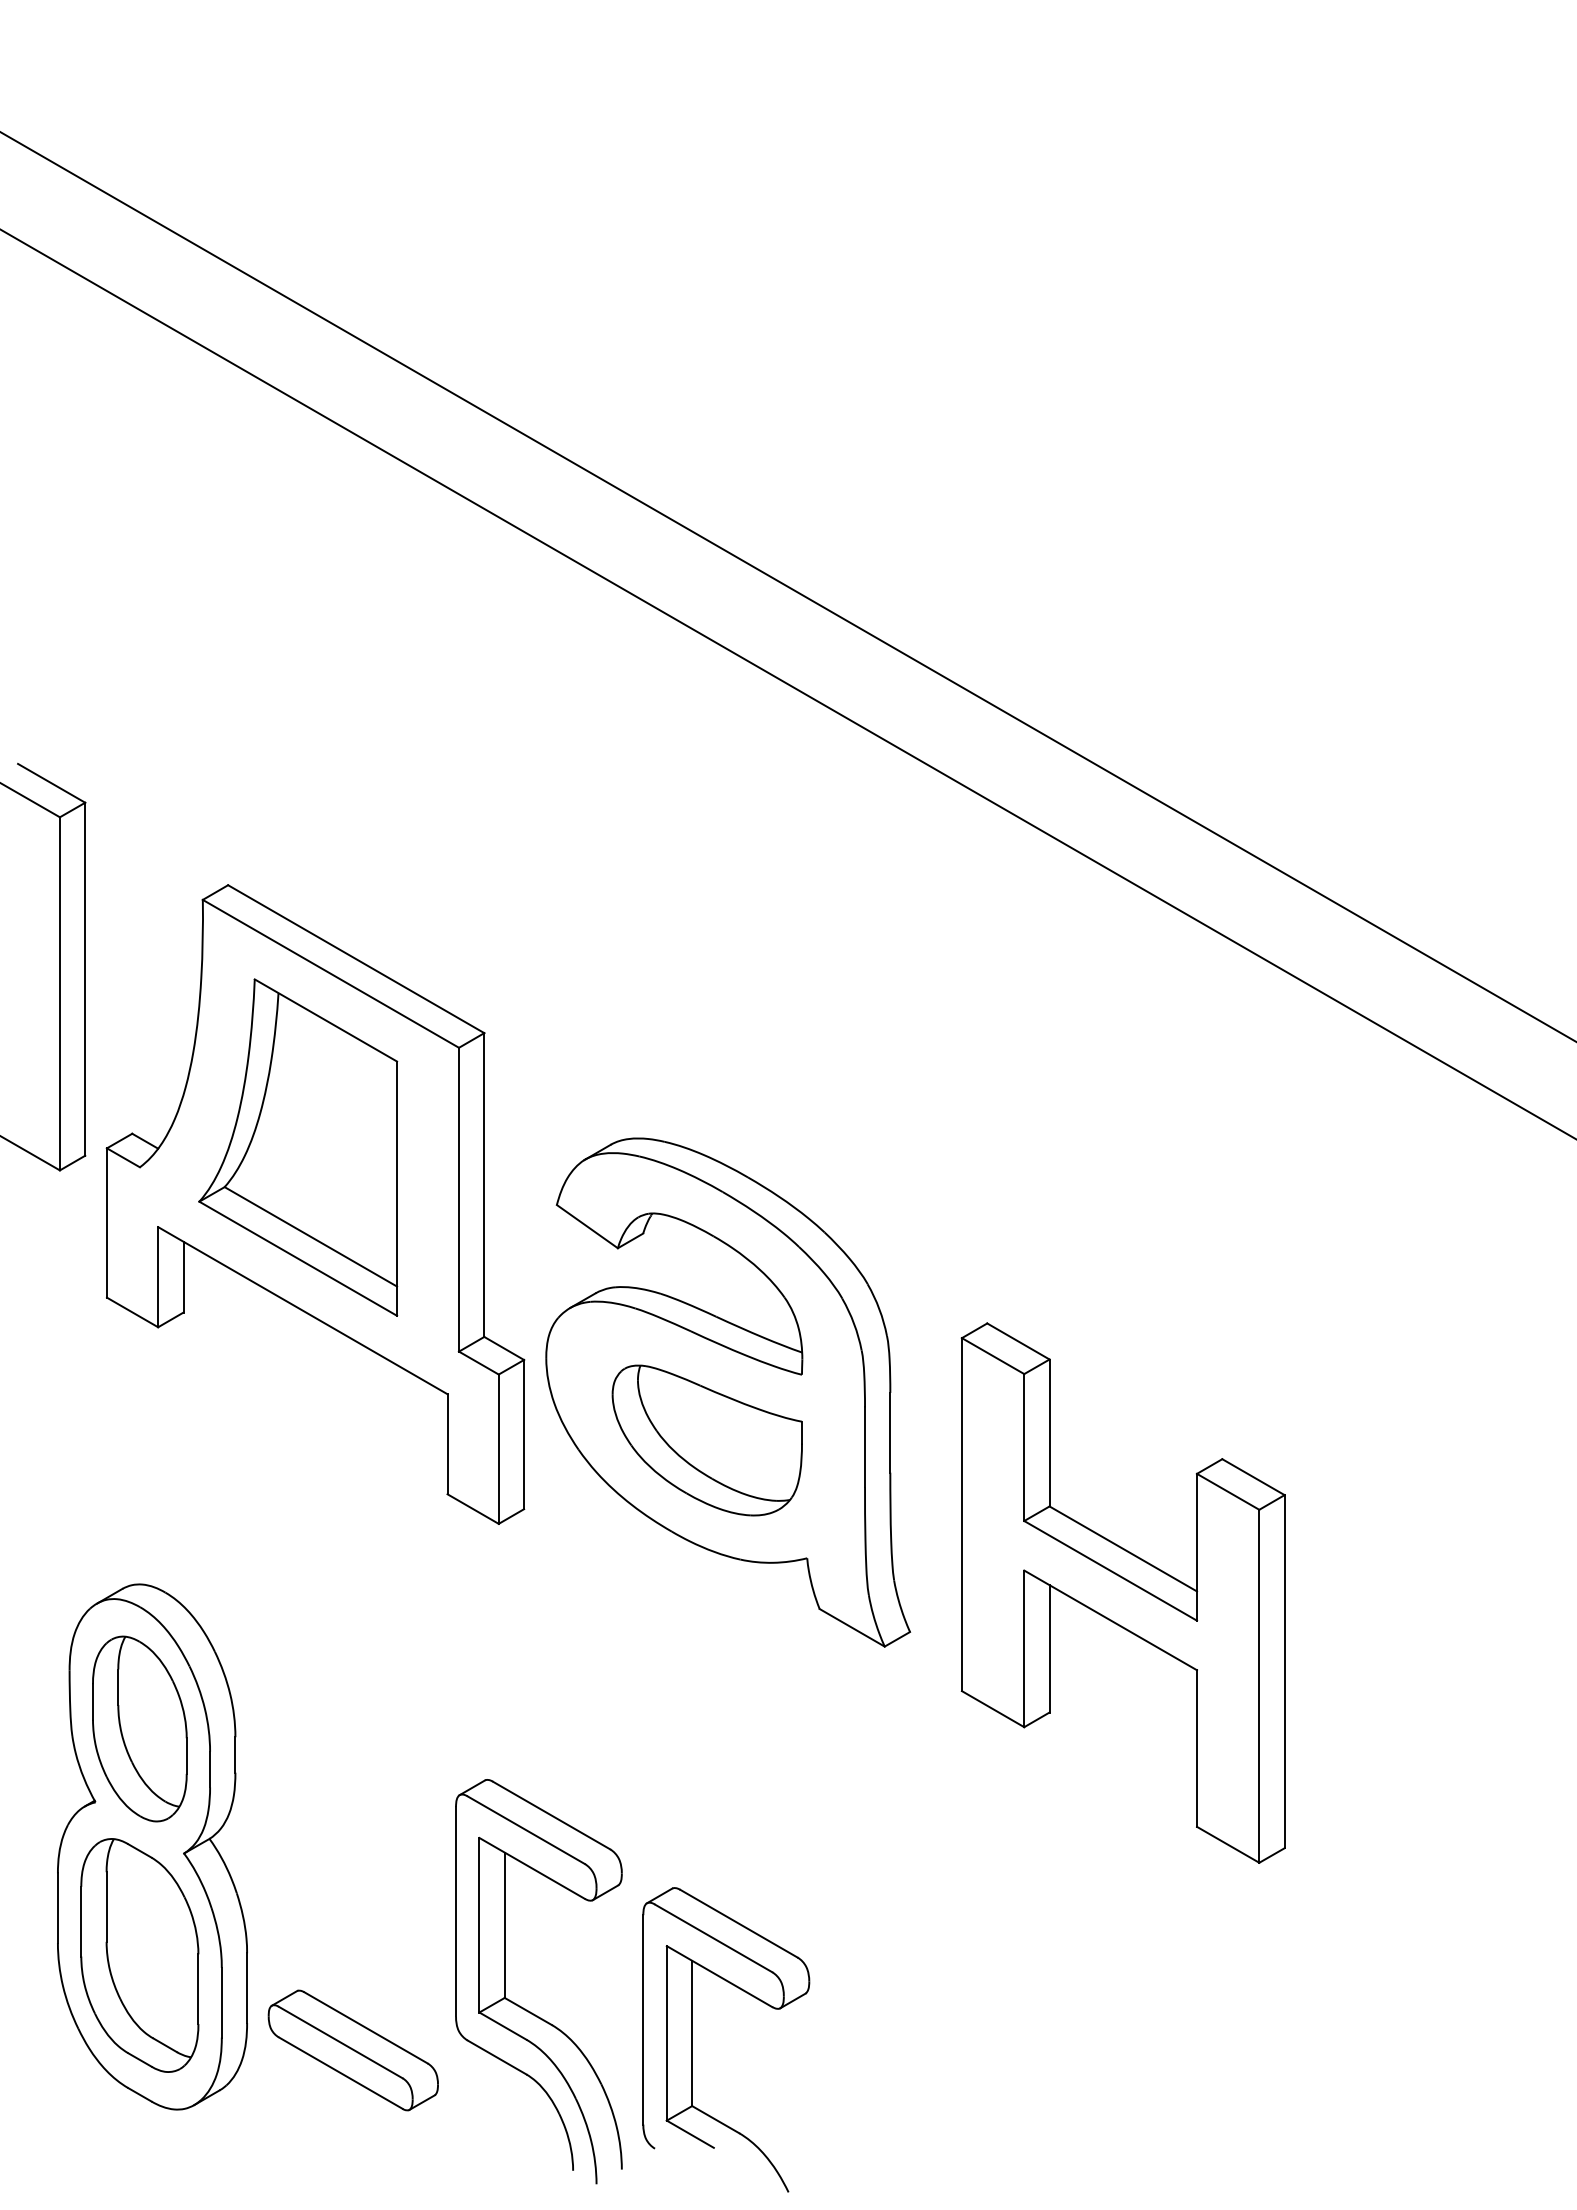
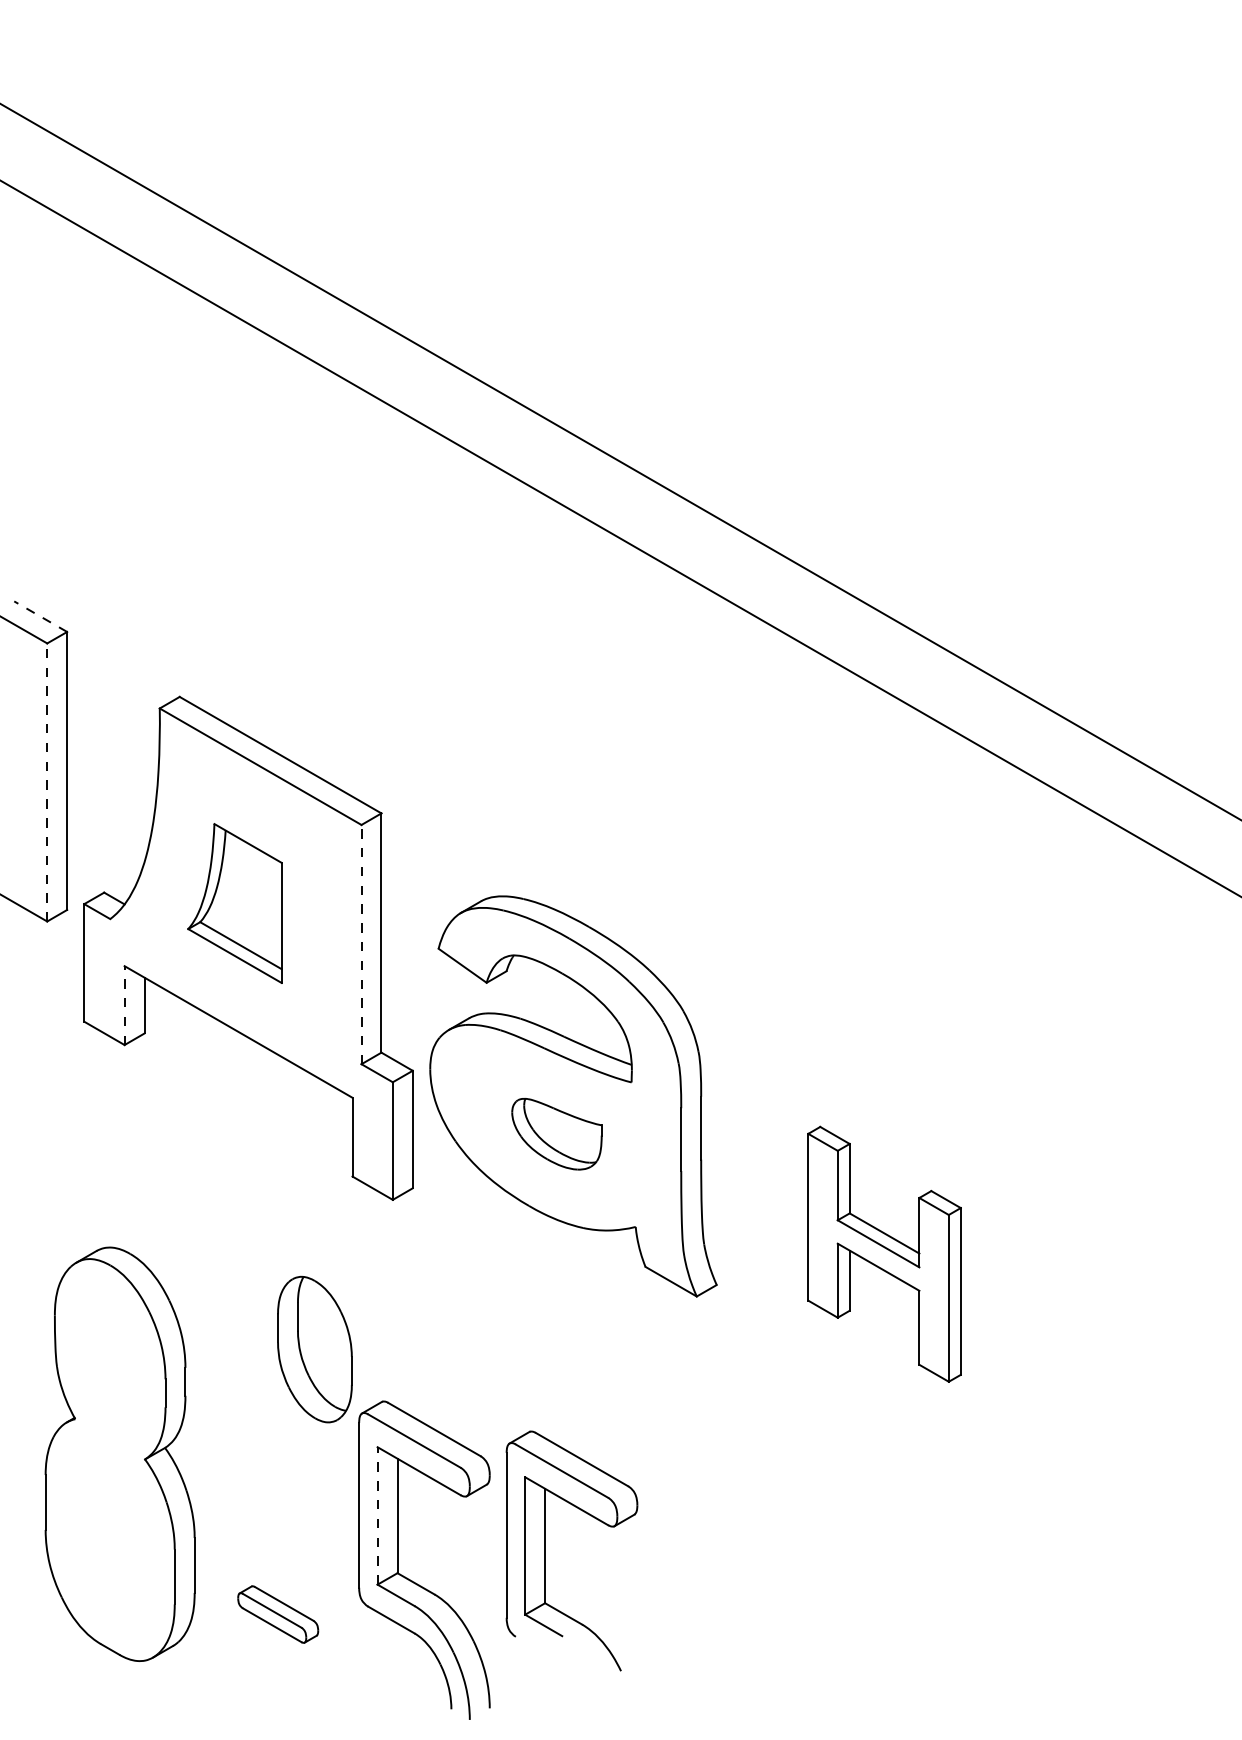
line: (51, 783) -> (40, 616), solid -> dashed
line: (59, 993) -> (46, 782), solid -> dashed
part: (298, 1147) -> (235, 903), size x0.6
line: (459, 1199) -> (361, 944), solid -> dashed
line: (158, 1276) -> (124, 1005), solid -> dashed
part: (706, 1440) -> (556, 1134), size x0.6
part: (1122, 1592) -> (884, 1253), size x0.6
part: (139, 1728) -> (314, 1349), moved
line: (479, 1924) -> (377, 1515), solid -> dashed
part: (139, 1955) -> (109, 1539), removed
part: (692, 2039) -> (545, 1550), moved
part: (352, 2050) -> (277, 1614), size x0.6

